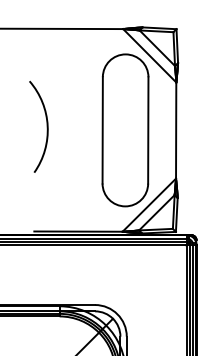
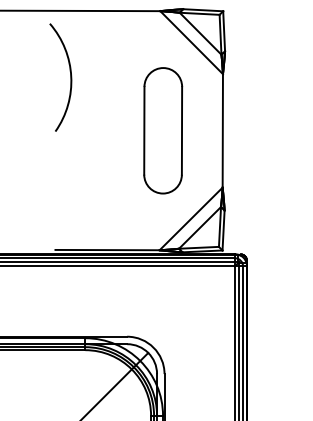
arc: (47, 126) -> (70, 77), moved
part: (125, 130) -> (163, 130), size x0.7

